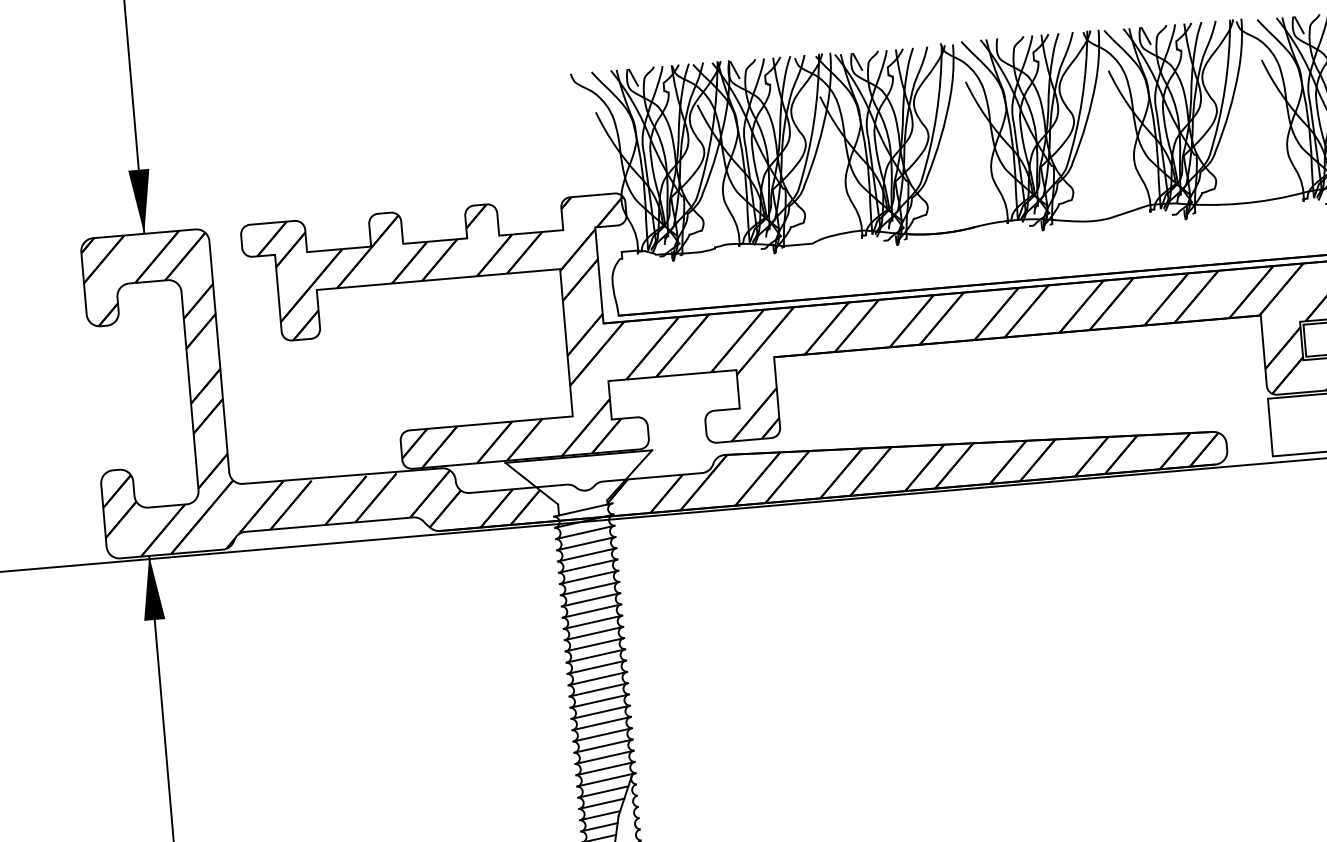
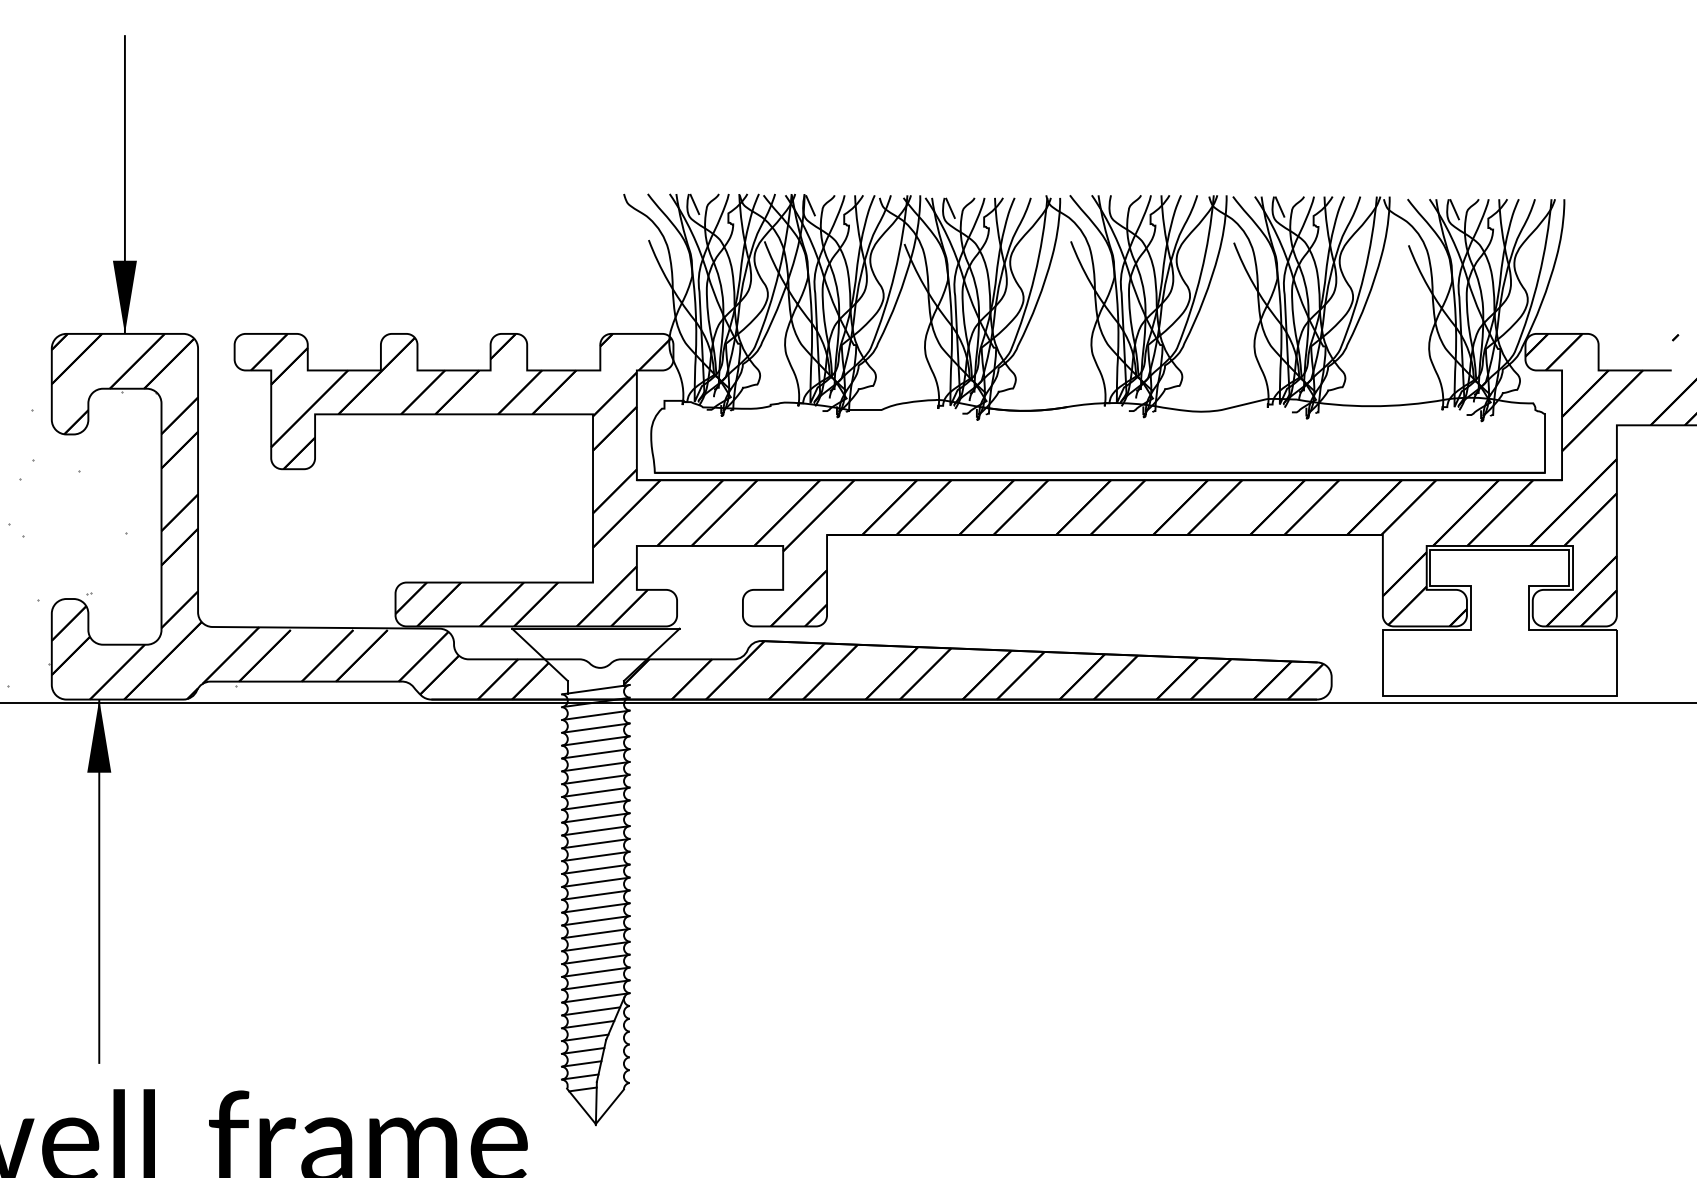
hatch: (157, 413) -> (122, 538), added

